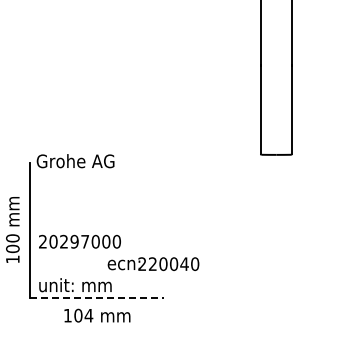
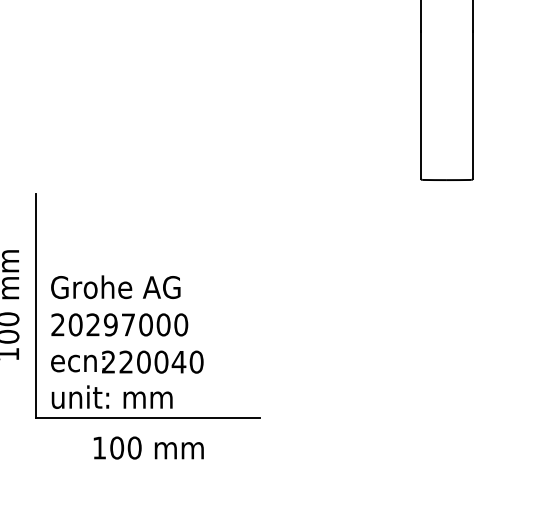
text: (75, 161) -> (115, 287), moved
text: (153, 263) -> (127, 361), moved
line: (97, 297) -> (148, 417), dashed -> solid
text: (88, 315) -> (133, 447), 104 -> 100

